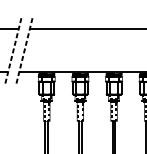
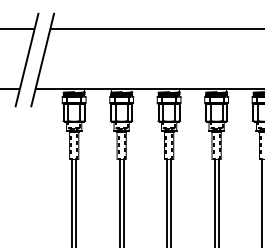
line: (13, 51) -> (27, 60), dashed -> solid
line: (24, 51) -> (42, 60), dashed -> solid

